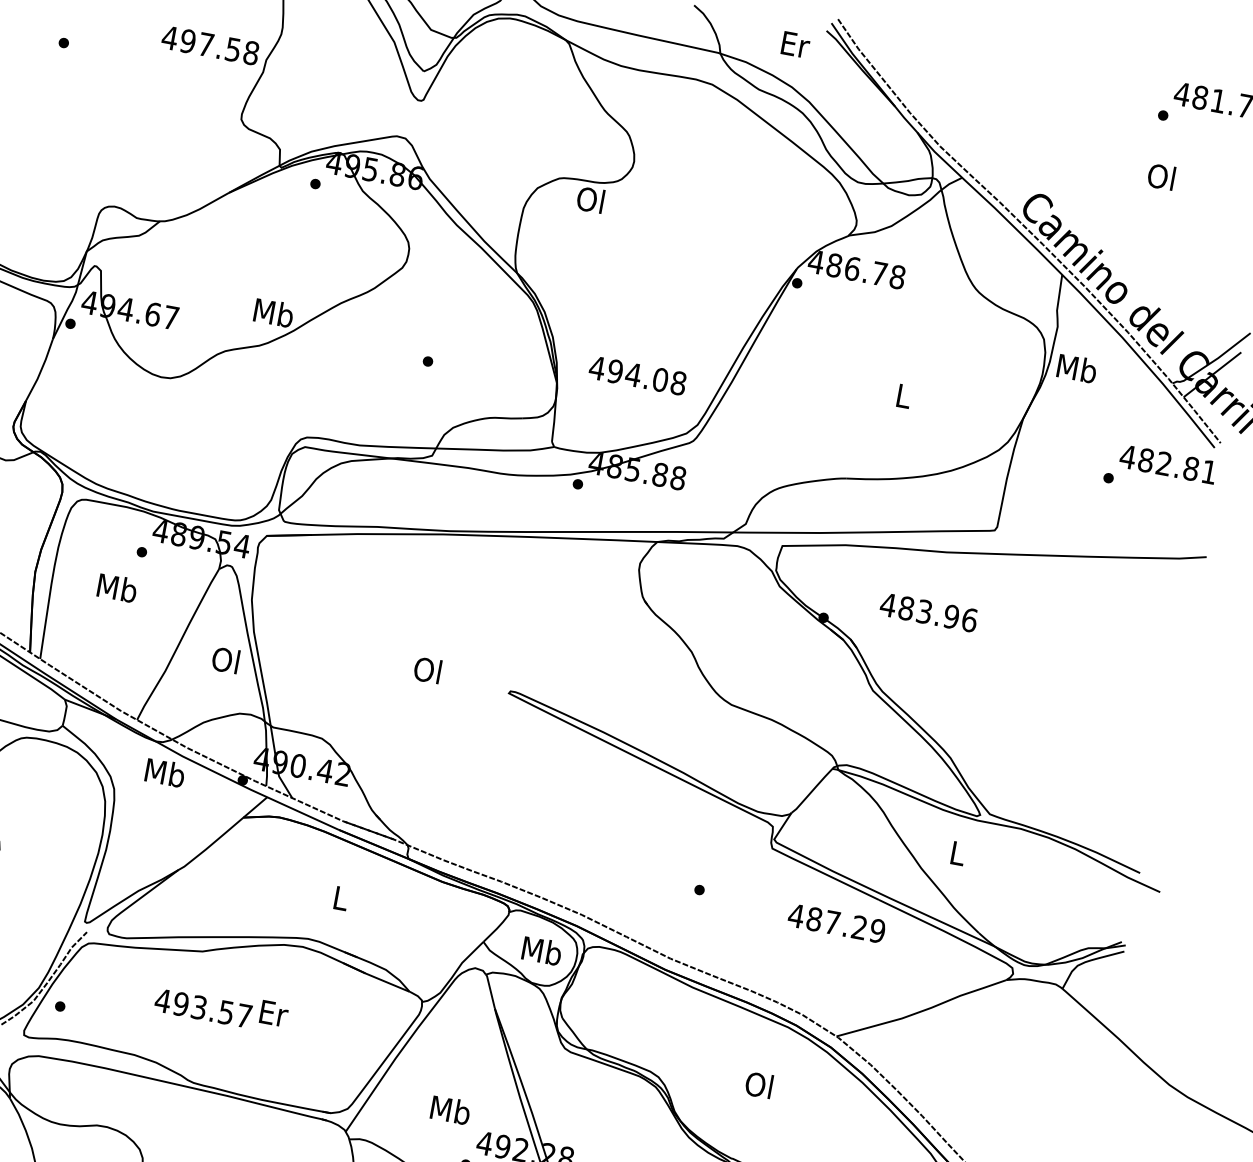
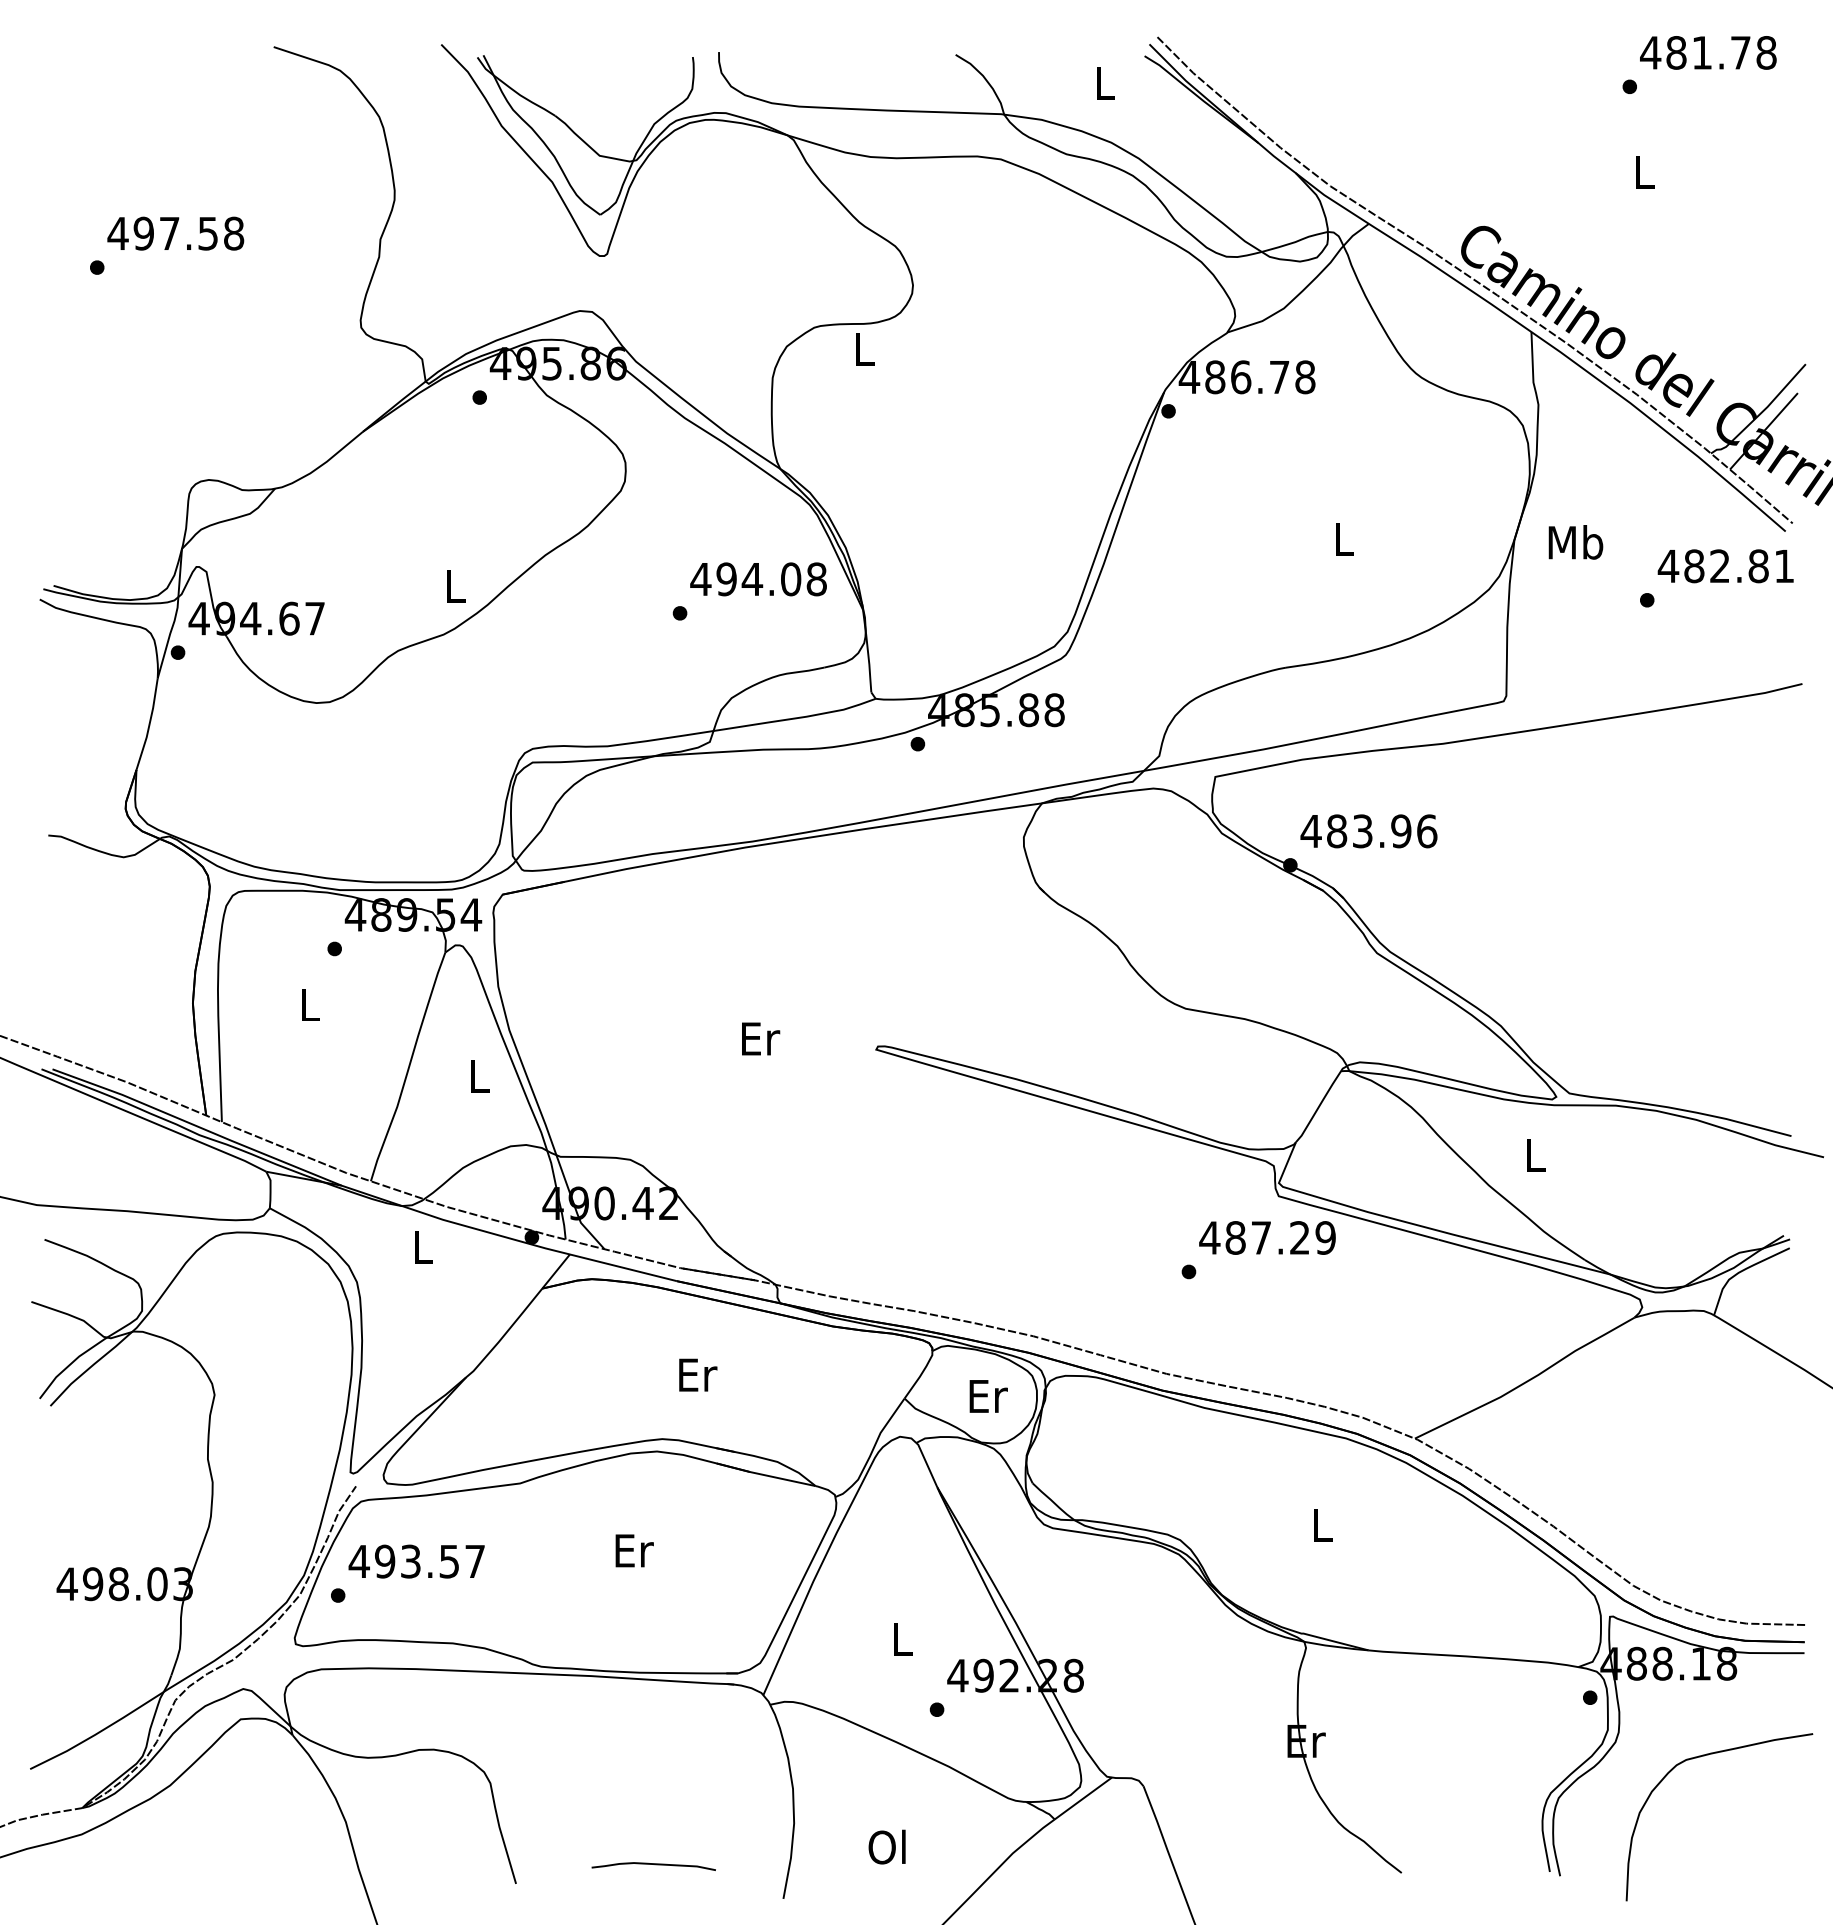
text: (795, 44) -> (1105, 83), Er -> L
text: (210, 45) -> (175, 233), moved
text: (1161, 176) -> (1642, 171), Ol -> L
text: (590, 199) -> (862, 348), Ol -> L
text: (273, 312) -> (455, 585), Mb -> L
text: (1076, 368) -> (1575, 542), moved
text: (637, 375) -> (758, 579), moved
text: (117, 588) -> (310, 1004), Mb -> L
text: (928, 612) -> (1368, 831), moved
text: (225, 660) -> (477, 1076), Ol -> L
text: (428, 670) -> (759, 1038), Ol -> Er
text: (165, 772) -> (423, 1246), Mb -> L
text: (341, 898) -> (698, 1374), L -> Er
text: (836, 923) -> (1267, 1237), moved
text: (542, 950) -> (987, 1395), Mb -> Er
text: (203, 1008) -> (416, 1561), moved
text: (758, 1085) -> (1320, 1525), Ol -> L
text: (450, 1110) -> (902, 1638), Mb -> L

